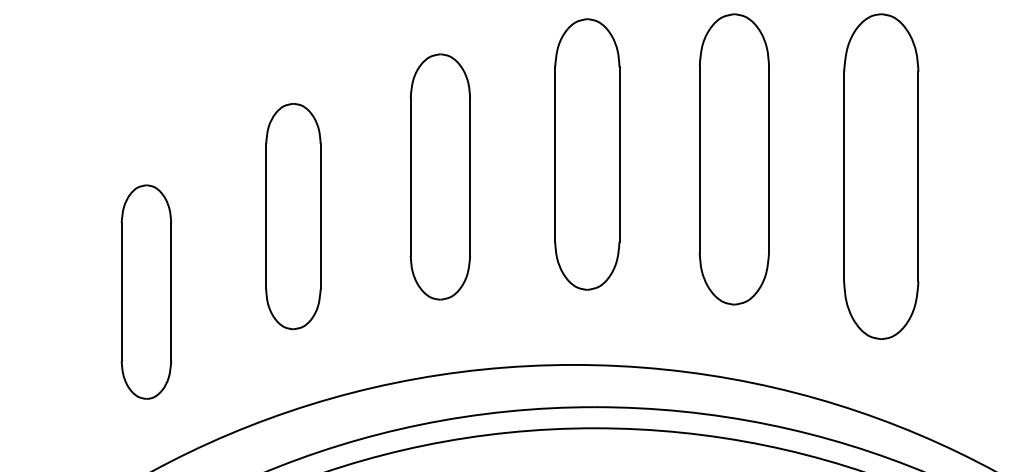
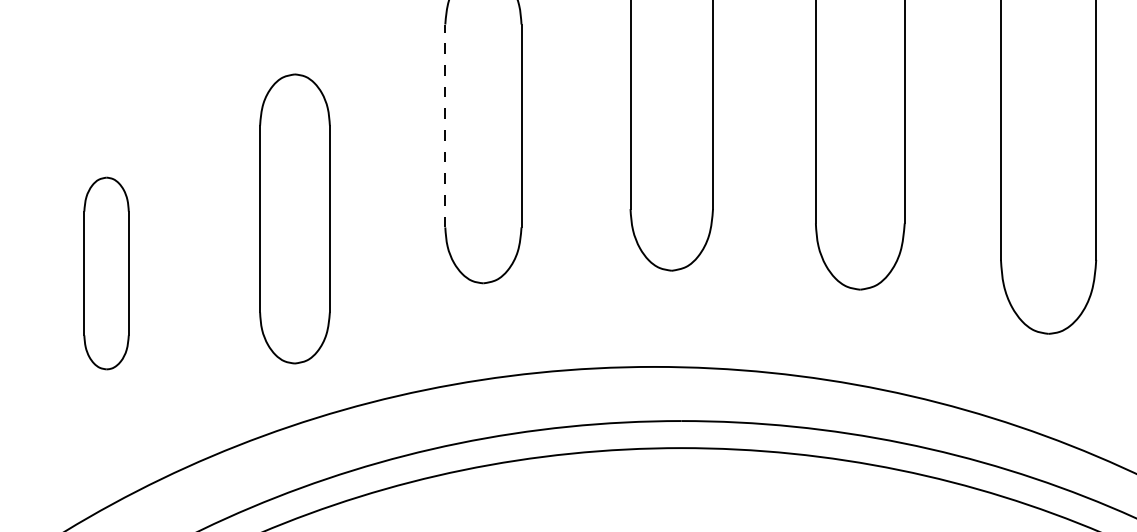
line: (410, 176) -> (445, 125), solid -> dashed
part: (293, 216) -> (295, 218), moved
part: (146, 291) -> (106, 272), size x0.7

